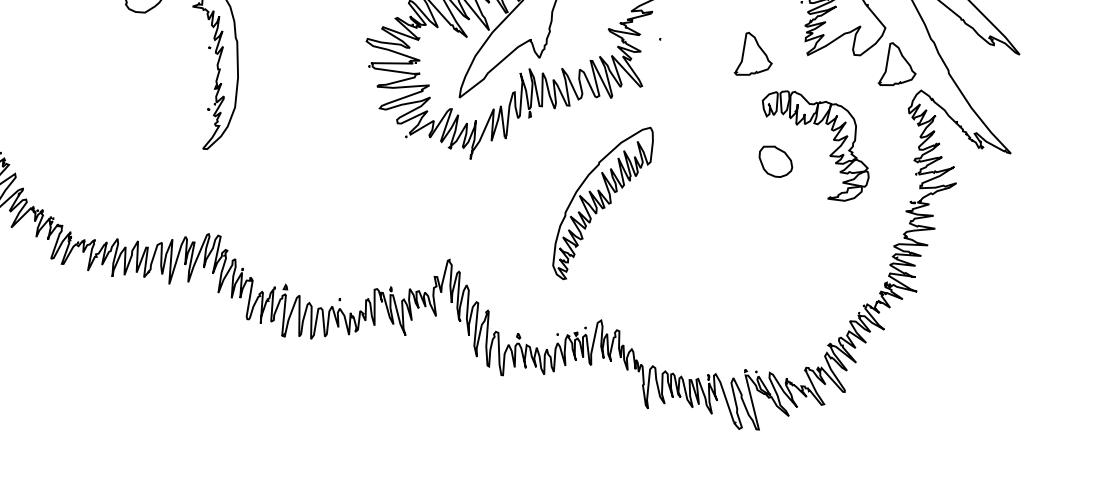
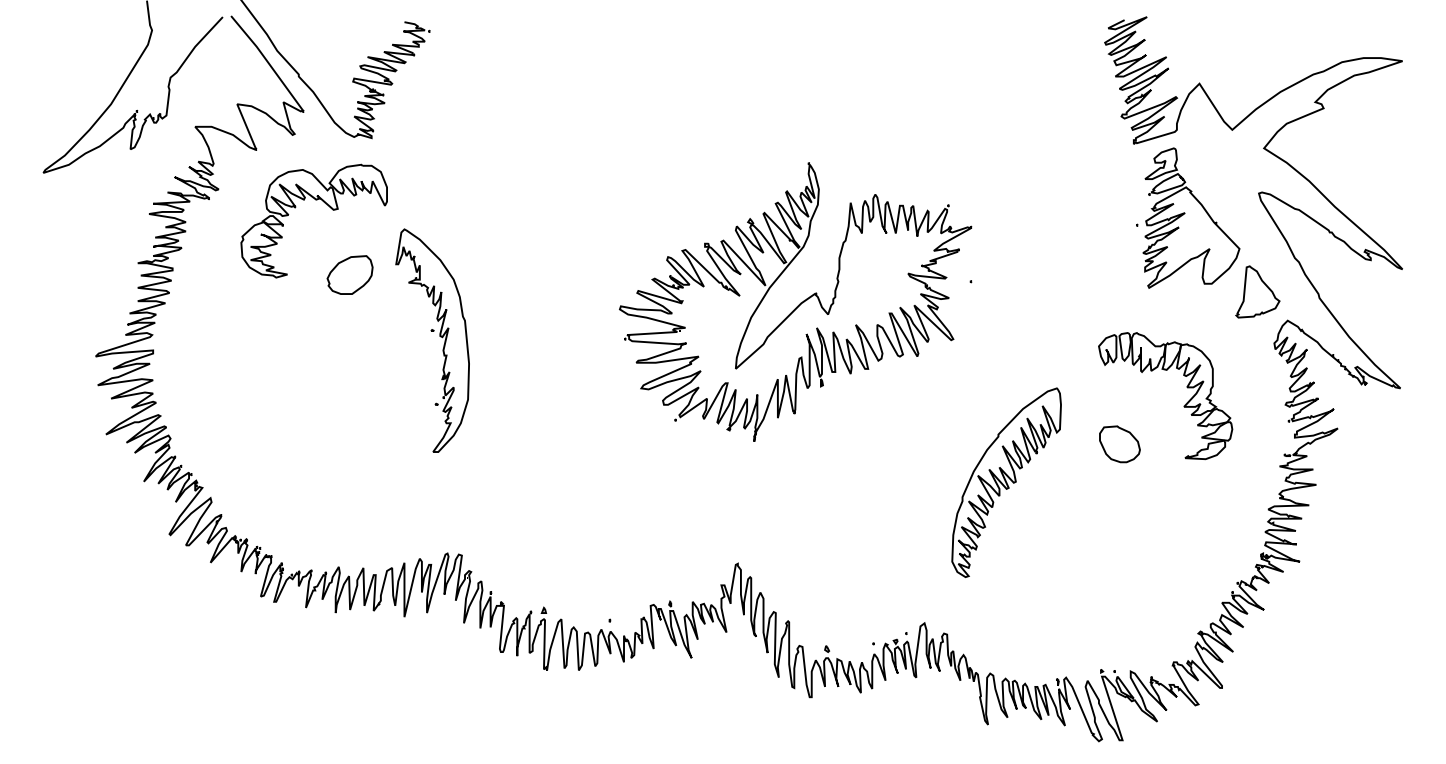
part: (754, 54) -> (1084, 291), removed
part: (775, 161) -> (1119, 444), moved
part: (602, 202) -> (1006, 482), moved

